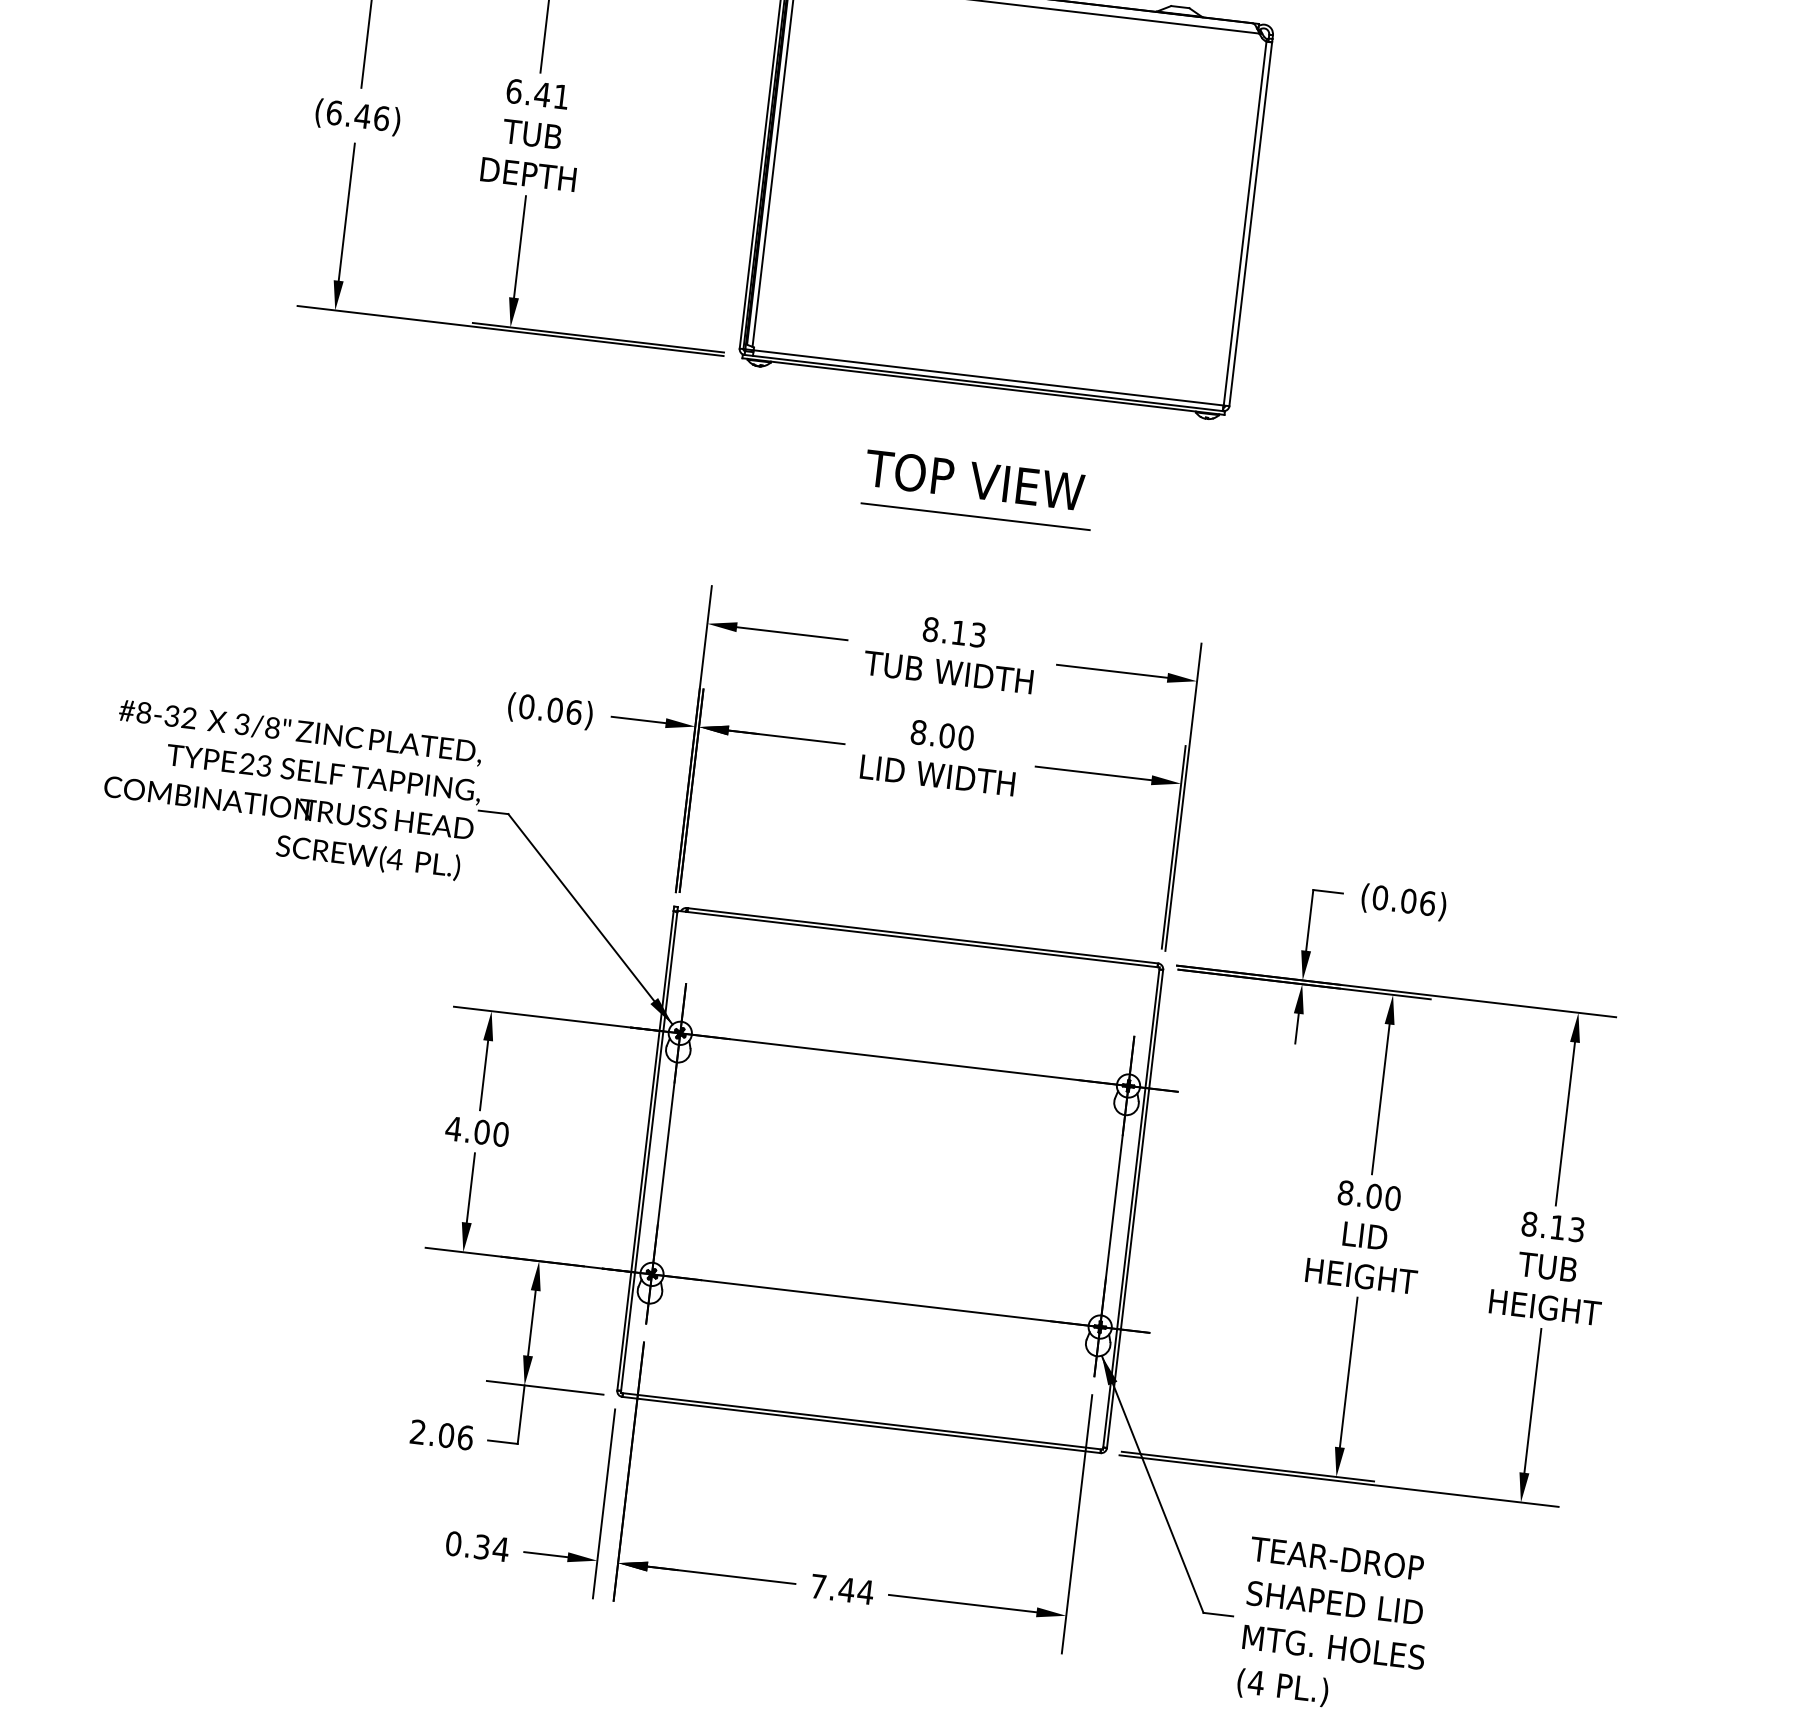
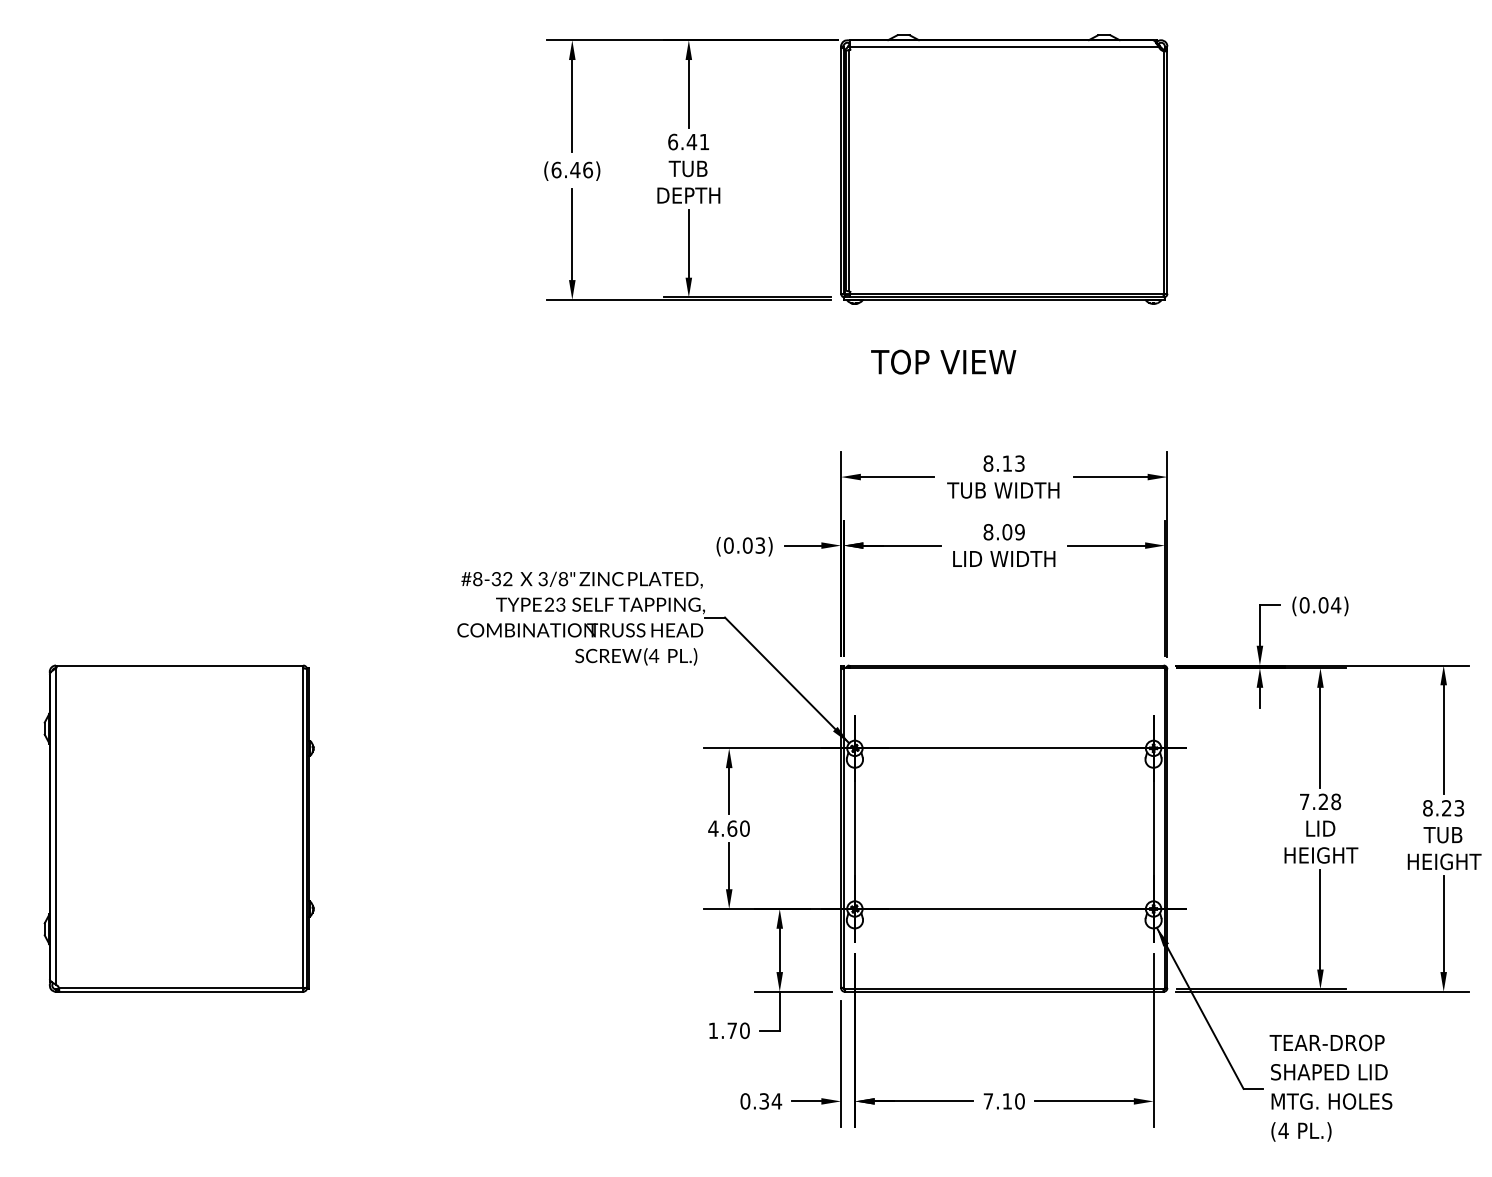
text: (974, 479) -> (943, 361), moved
line: (976, 516) -> (1009, 385), removed
text: (574, 712) -> (760, 545), (0.06) -> (0.03)
text: (965, 738) -> (1019, 532), 8.00 -> 8.09
text: (1426, 903) -> (1335, 605), (0.06) -> (0.04)
text: (482, 1132) -> (732, 828), 4.00 -> 4.60
text: (1369, 1195) -> (1320, 801), 8.00 -> 7.28
text: (1557, 1227) -> (1446, 808), 8.13 -> 8.23
text: (440, 1434) -> (728, 1030), 2.06 -> 1.70
text: (856, 1591) -> (1013, 1101), 7.44 -> 7.10

